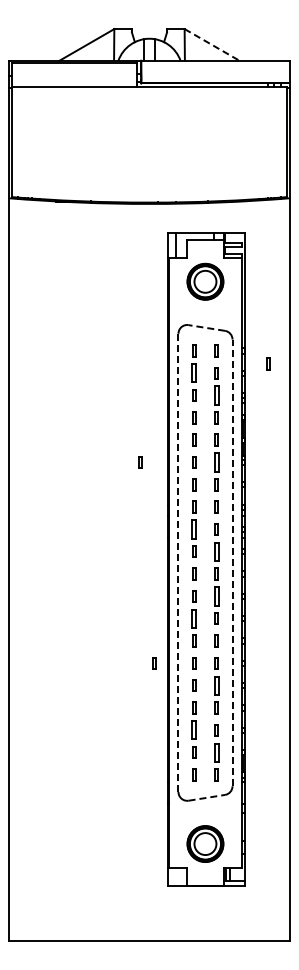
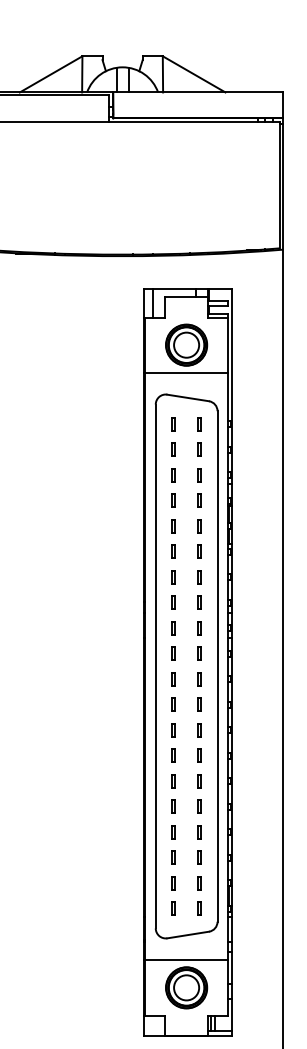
line: (212, 44) -> (194, 73), dashed -> solid
line: (204, 305) -> (185, 372), added
line: (206, 327) -> (187, 397), dashed -> solid
part: (268, 363) -> (258, 438), removed
part: (194, 373) -> (174, 449), size x0.62
part: (216, 395) -> (199, 475), size x0.62
part: (140, 462) -> (112, 551), removed
part: (216, 462) -> (199, 551), size x0.62
part: (194, 529) -> (174, 628), size x0.62
part: (216, 551) -> (199, 653), size x0.62
line: (232, 562) -> (217, 666), dashed -> solid
line: (178, 563) -> (155, 667), dashed -> solid
part: (216, 596) -> (199, 704), size x0.62
part: (194, 618) -> (174, 730), size x0.62
part: (154, 663) -> (128, 781), removed
part: (216, 685) -> (199, 806), size x0.62
part: (194, 730) -> (174, 858), size x0.62
part: (216, 752) -> (199, 883), size x0.62
line: (207, 797) -> (188, 934), dashed -> solid
line: (204, 819) -> (185, 959), added

